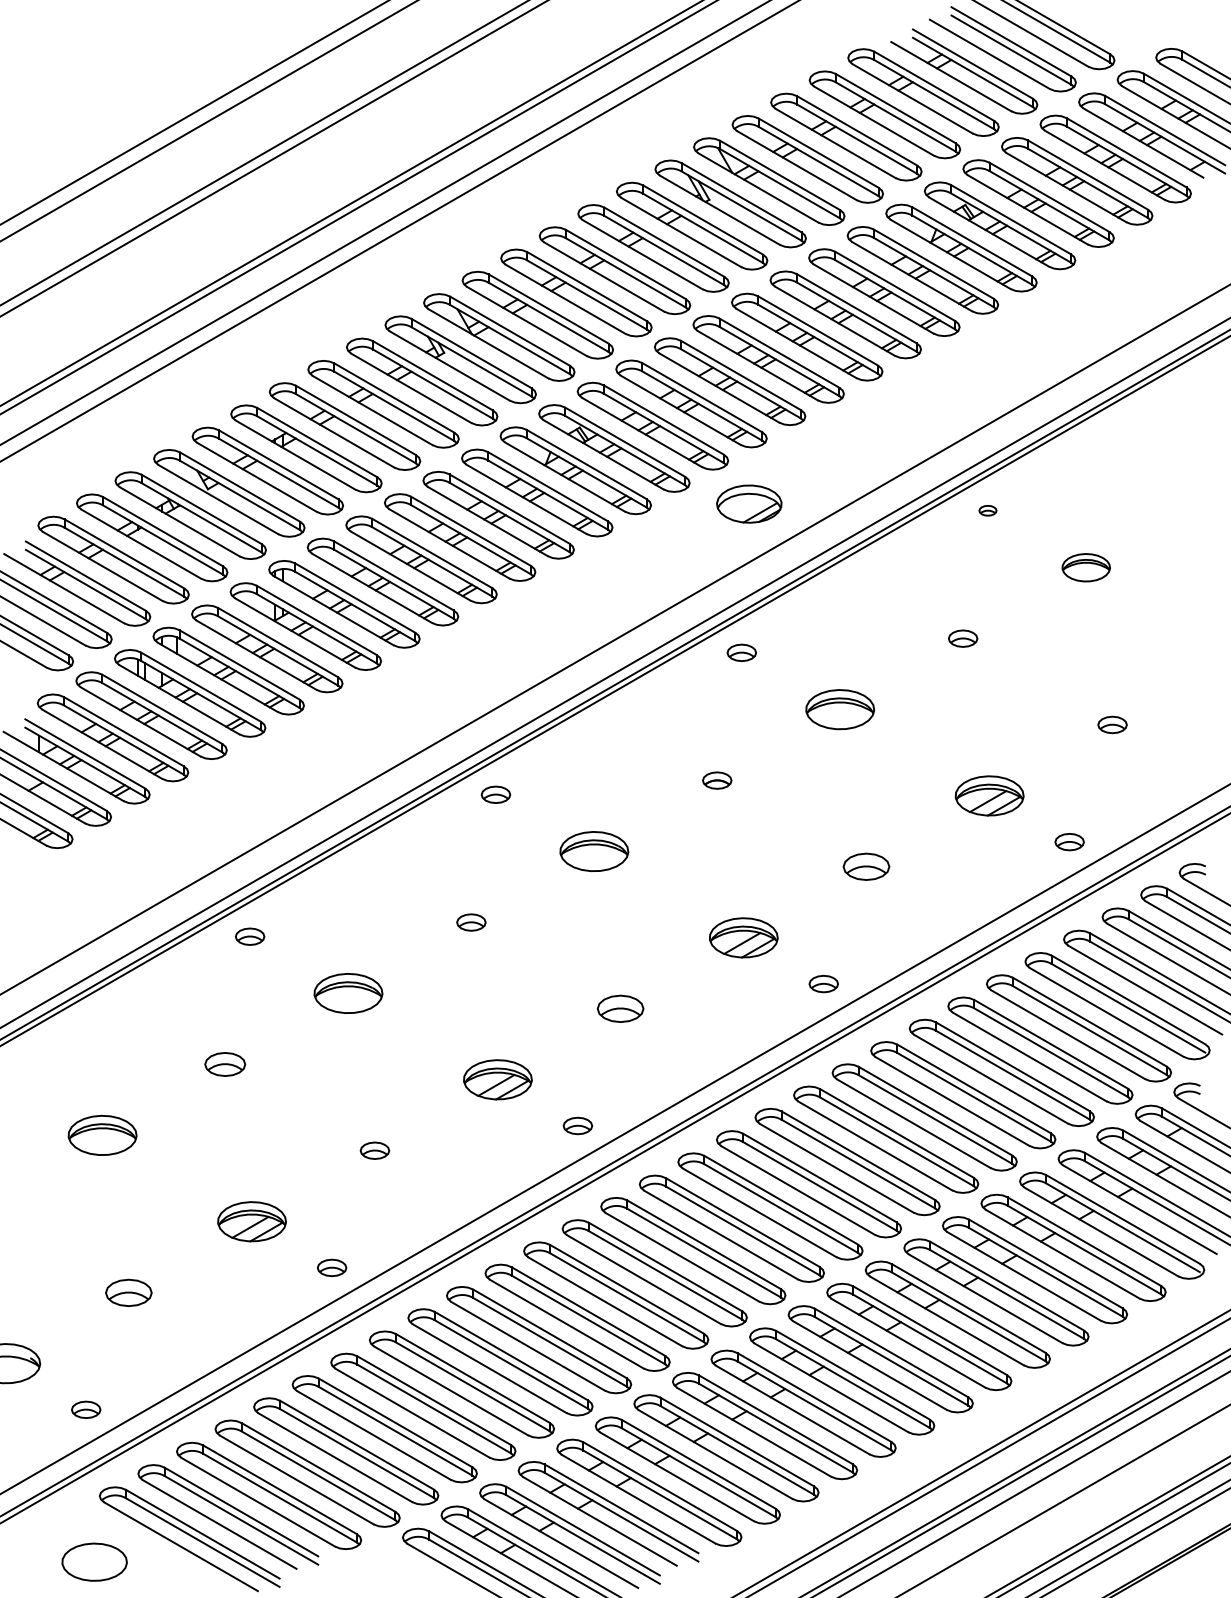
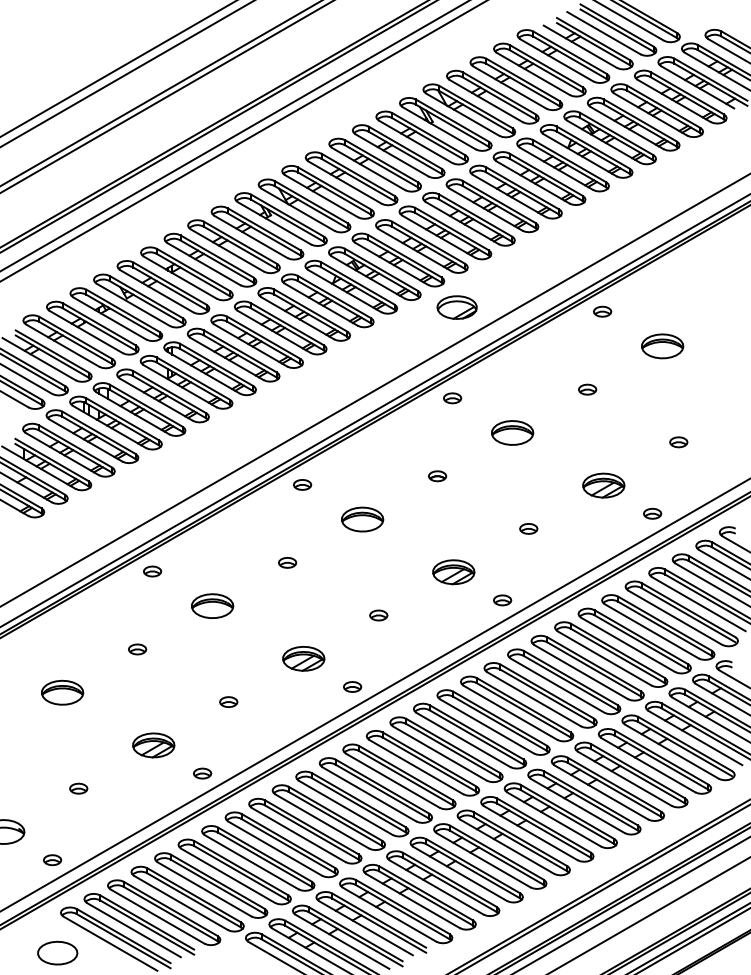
part: (987, 510) -> (602, 311), size x1.67
part: (1085, 567) -> (662, 346), size x1.43
part: (866, 866) -> (528, 528), size x0.62
part: (620, 1008) -> (378, 615), size x0.62
part: (225, 1064) -> (137, 649), size x0.71
part: (128, 1292) -> (78, 788), size x0.62

